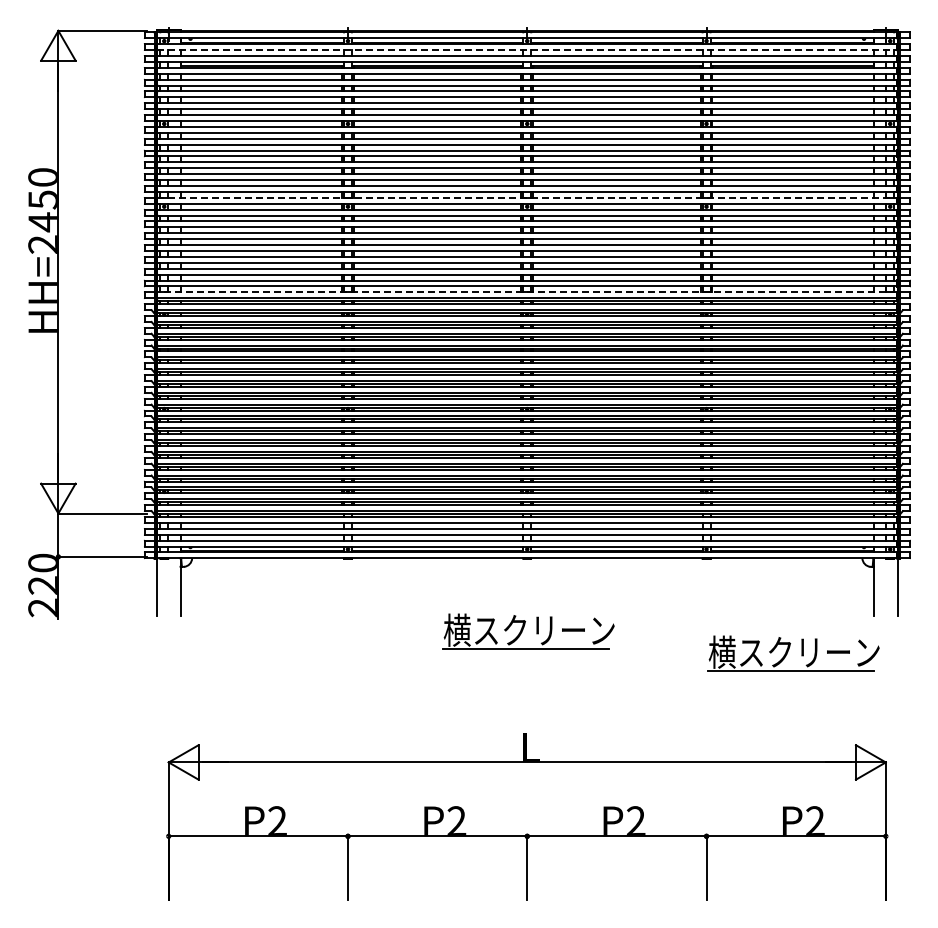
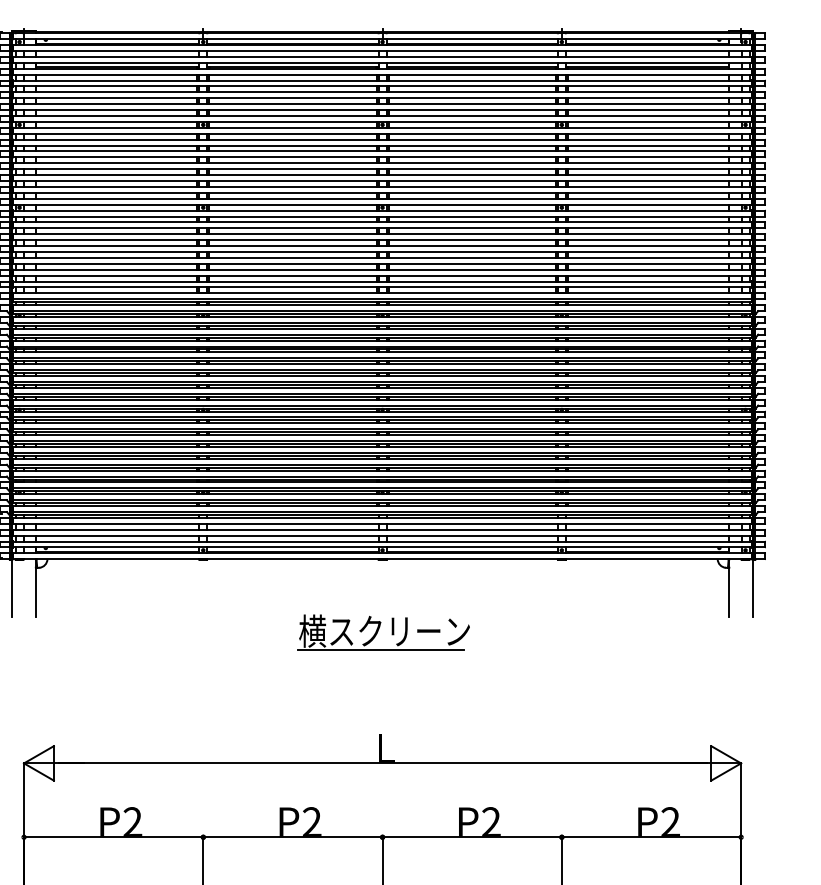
line: (527, 50) -> (382, 51), dashed -> solid
line: (527, 197) -> (382, 198), dashed -> solid
line: (527, 292) -> (382, 293), dashed -> solid
part: (793, 653) -> (648, 654), removed

